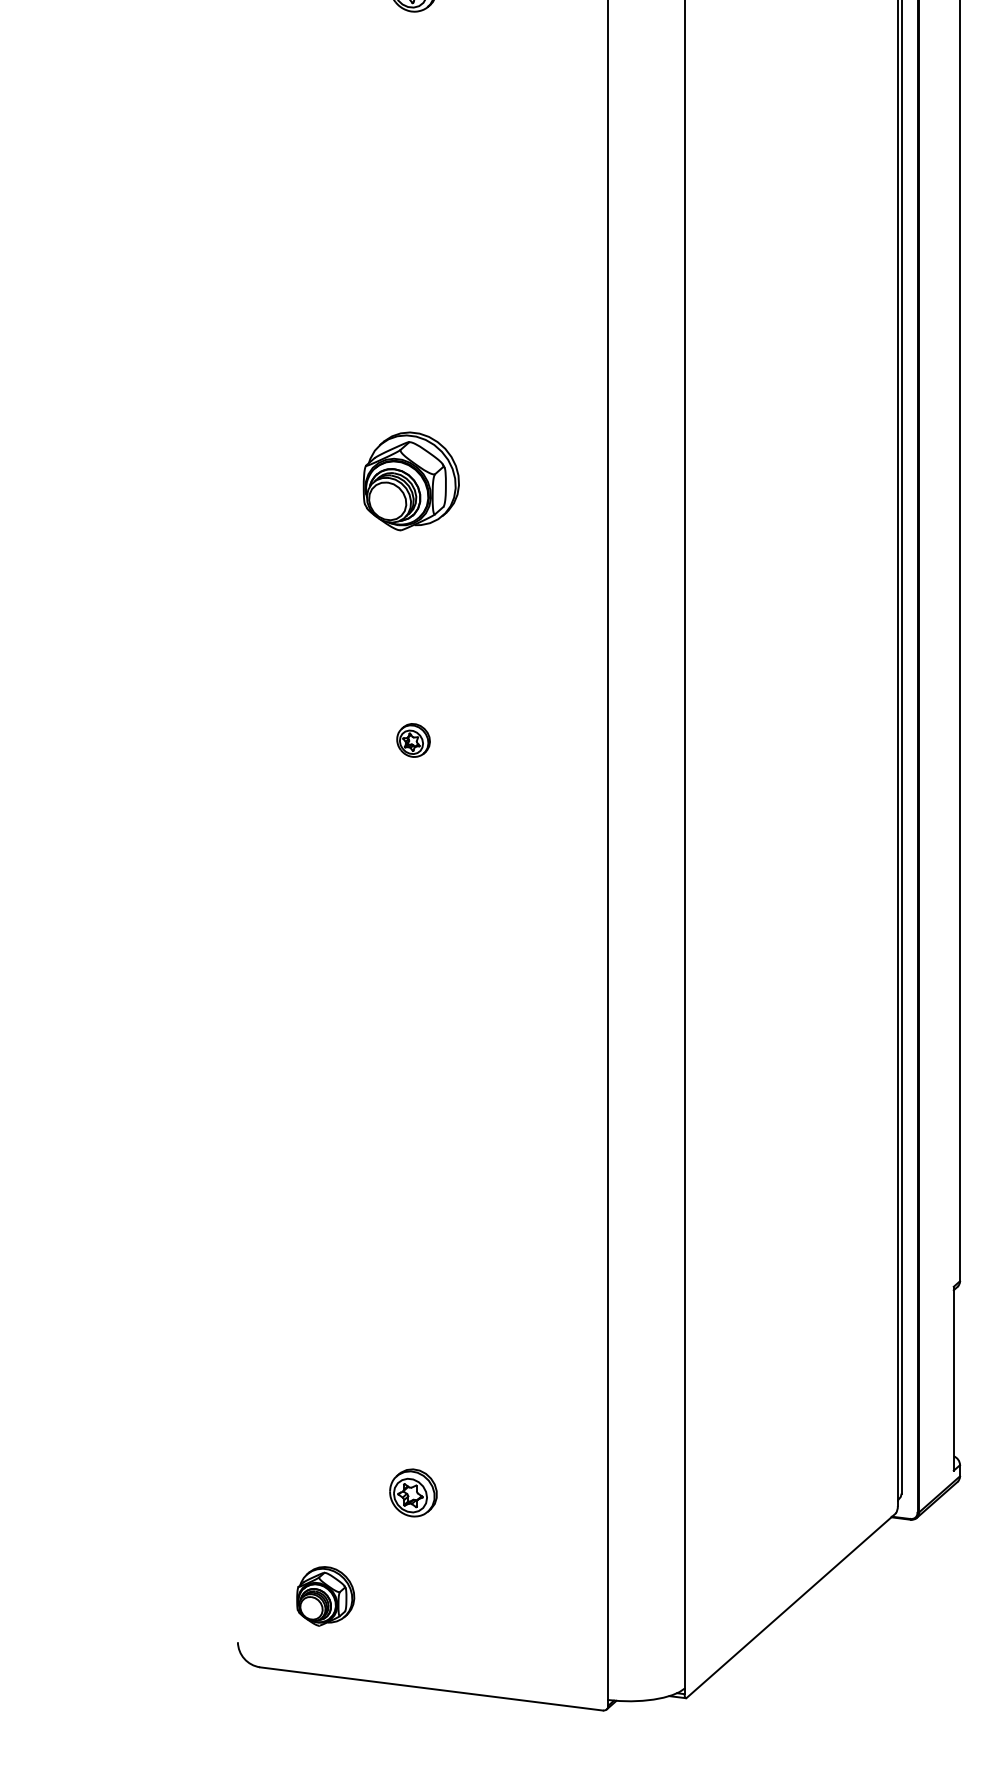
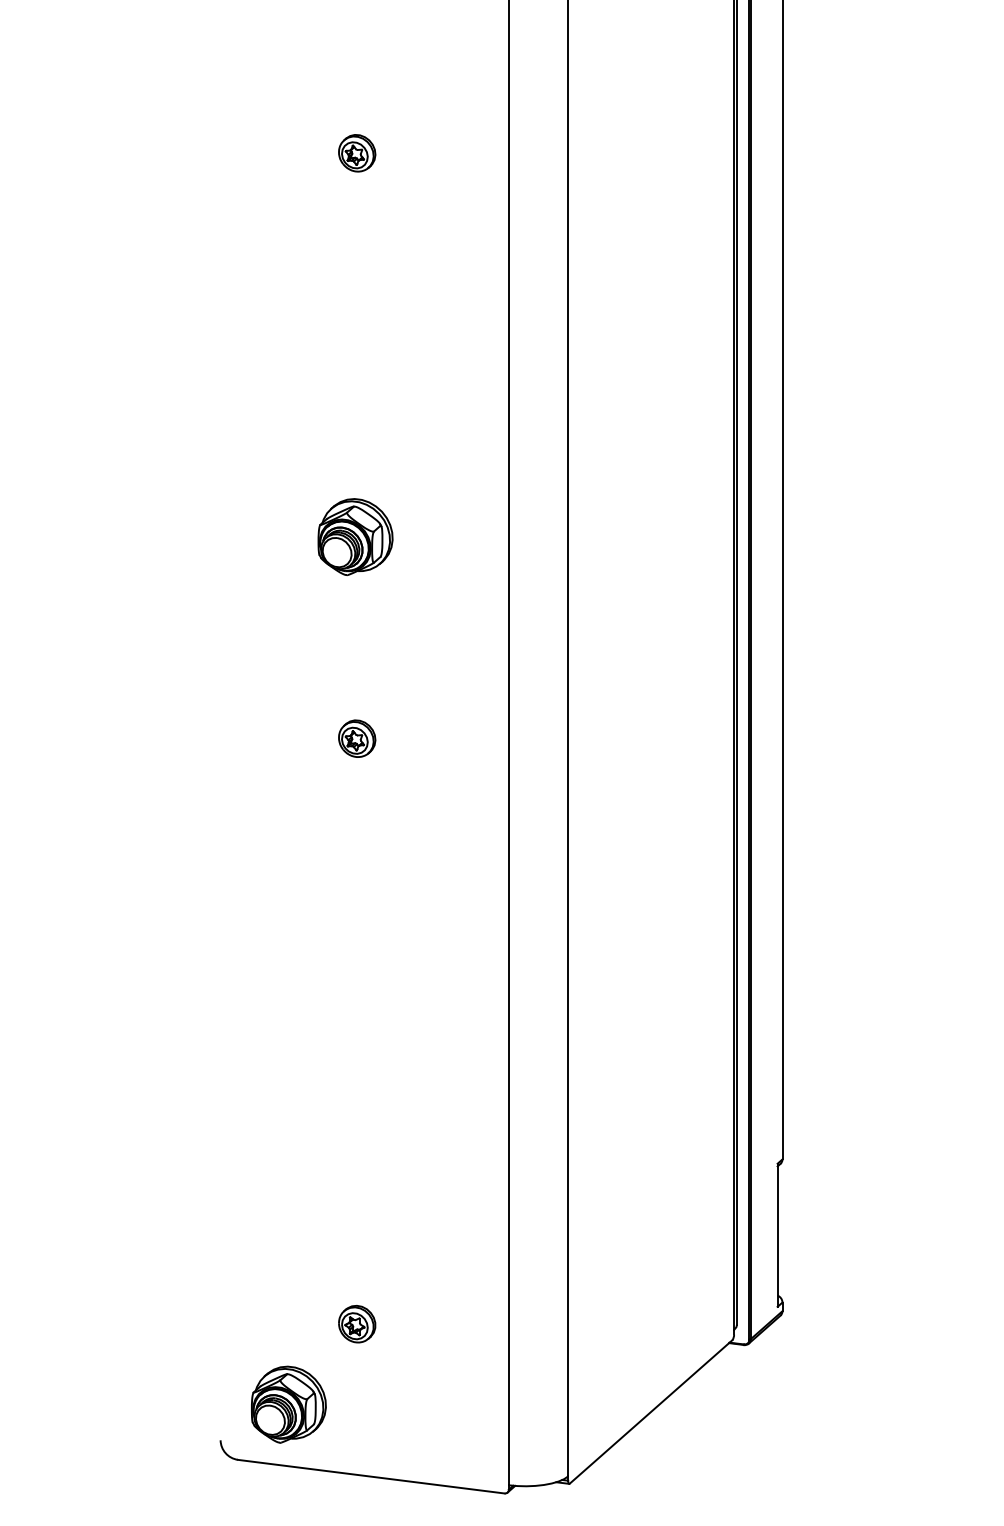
part: (413, 740) -> (357, 738), size x1.43
part: (325, 1596) -> (288, 1404), size x1.67

